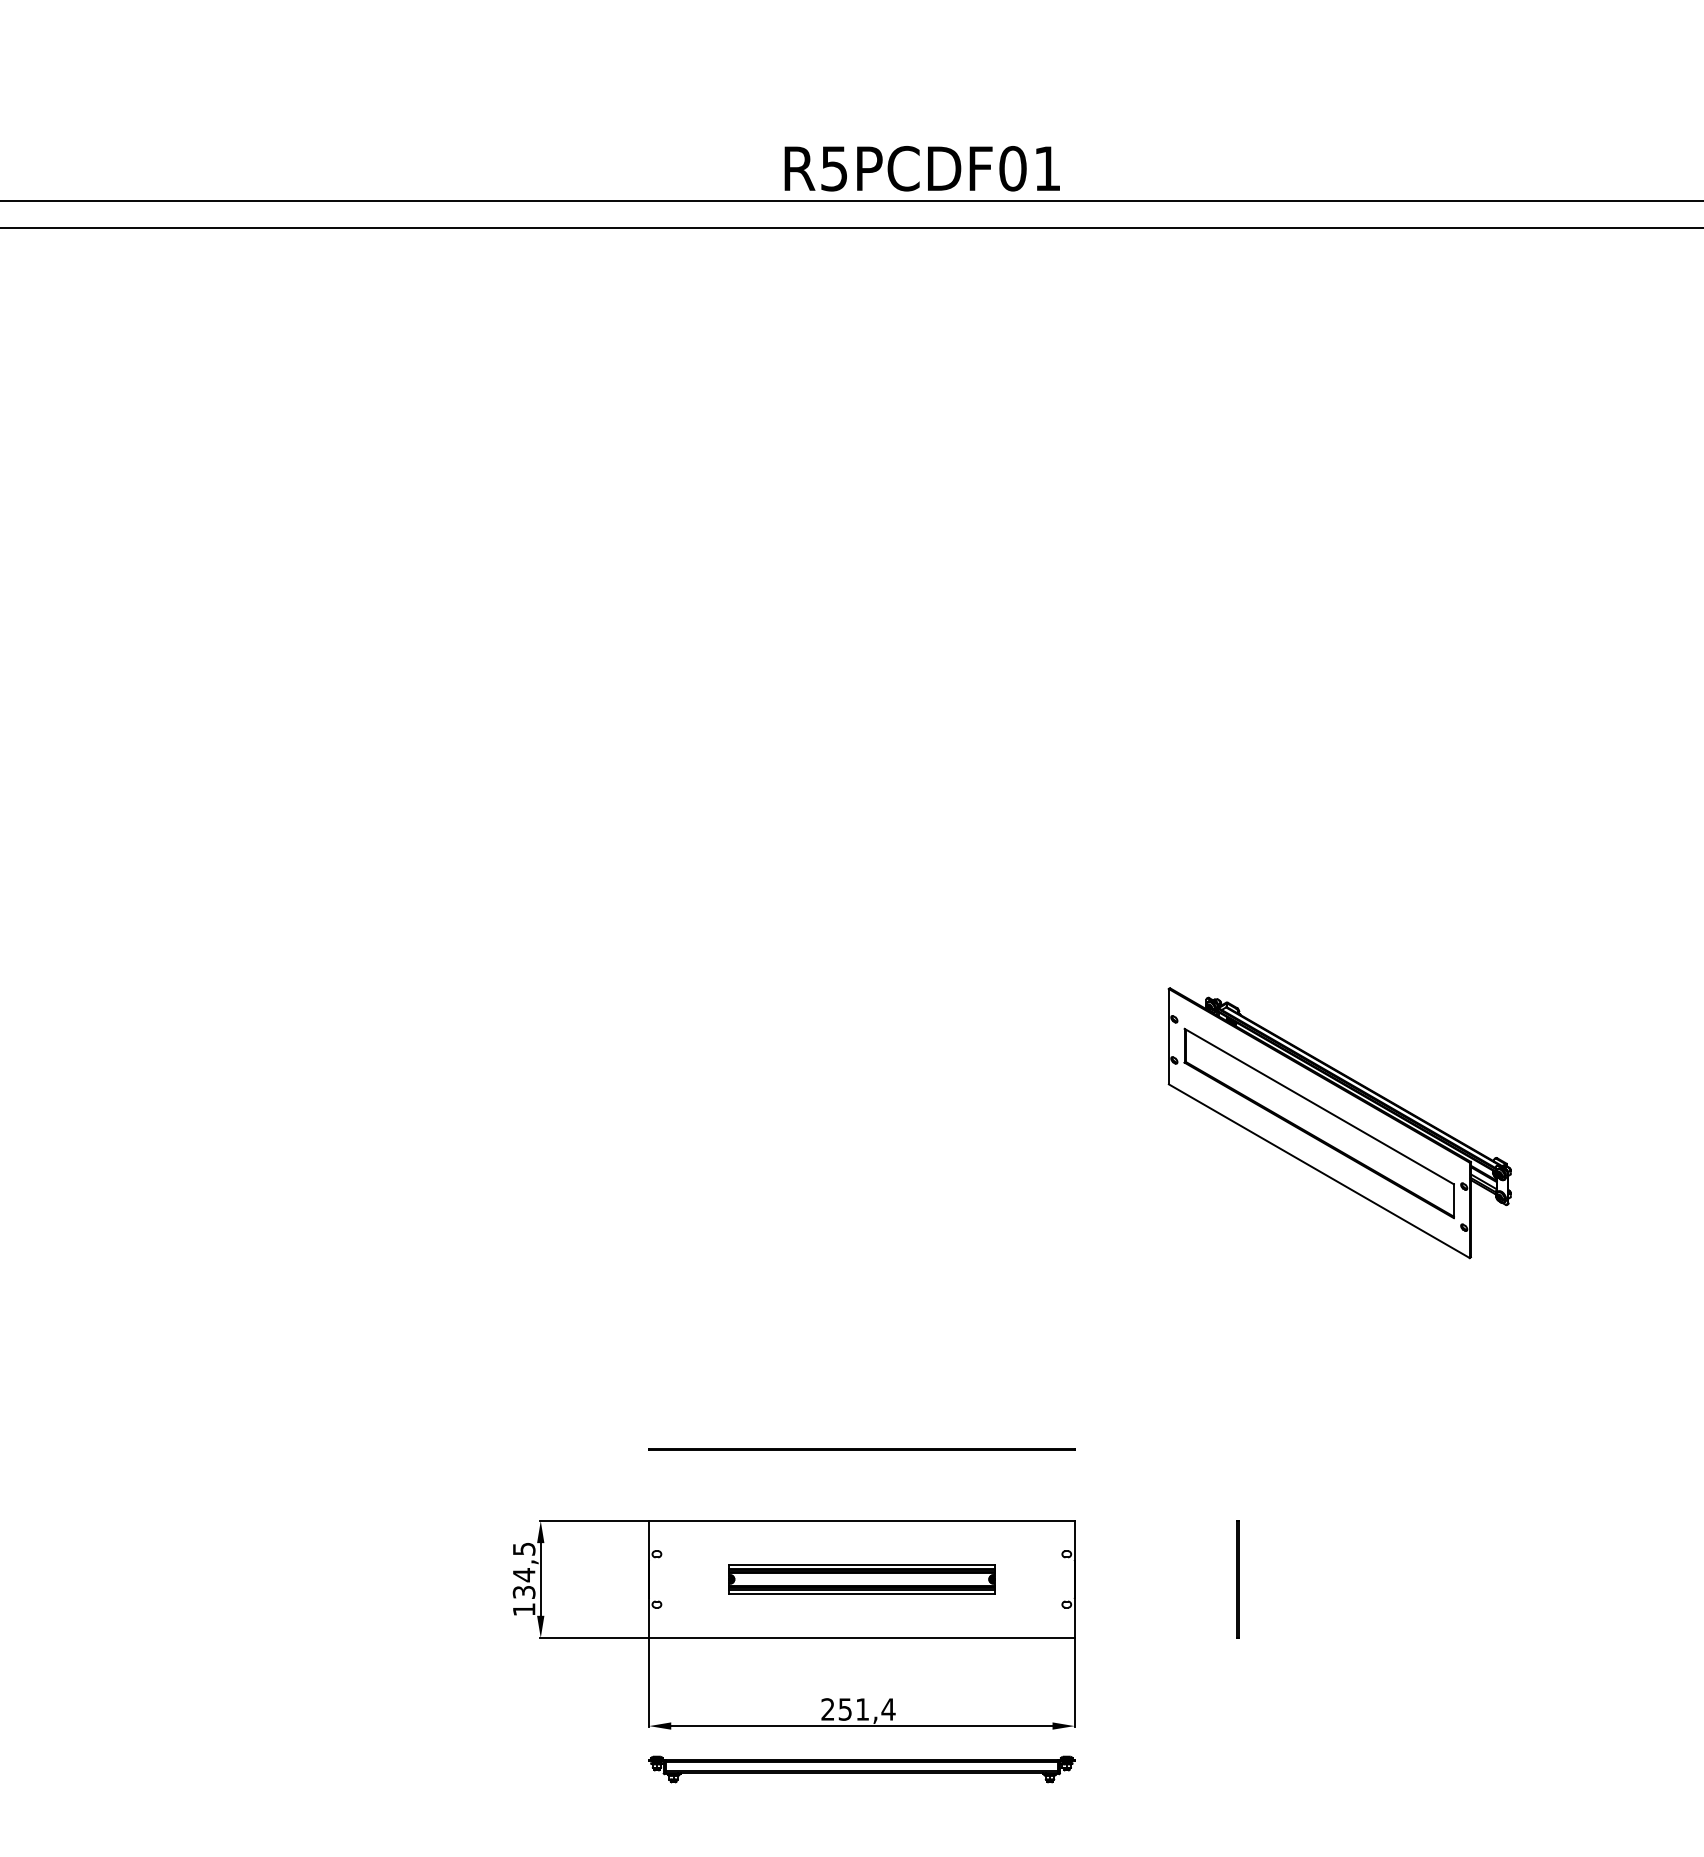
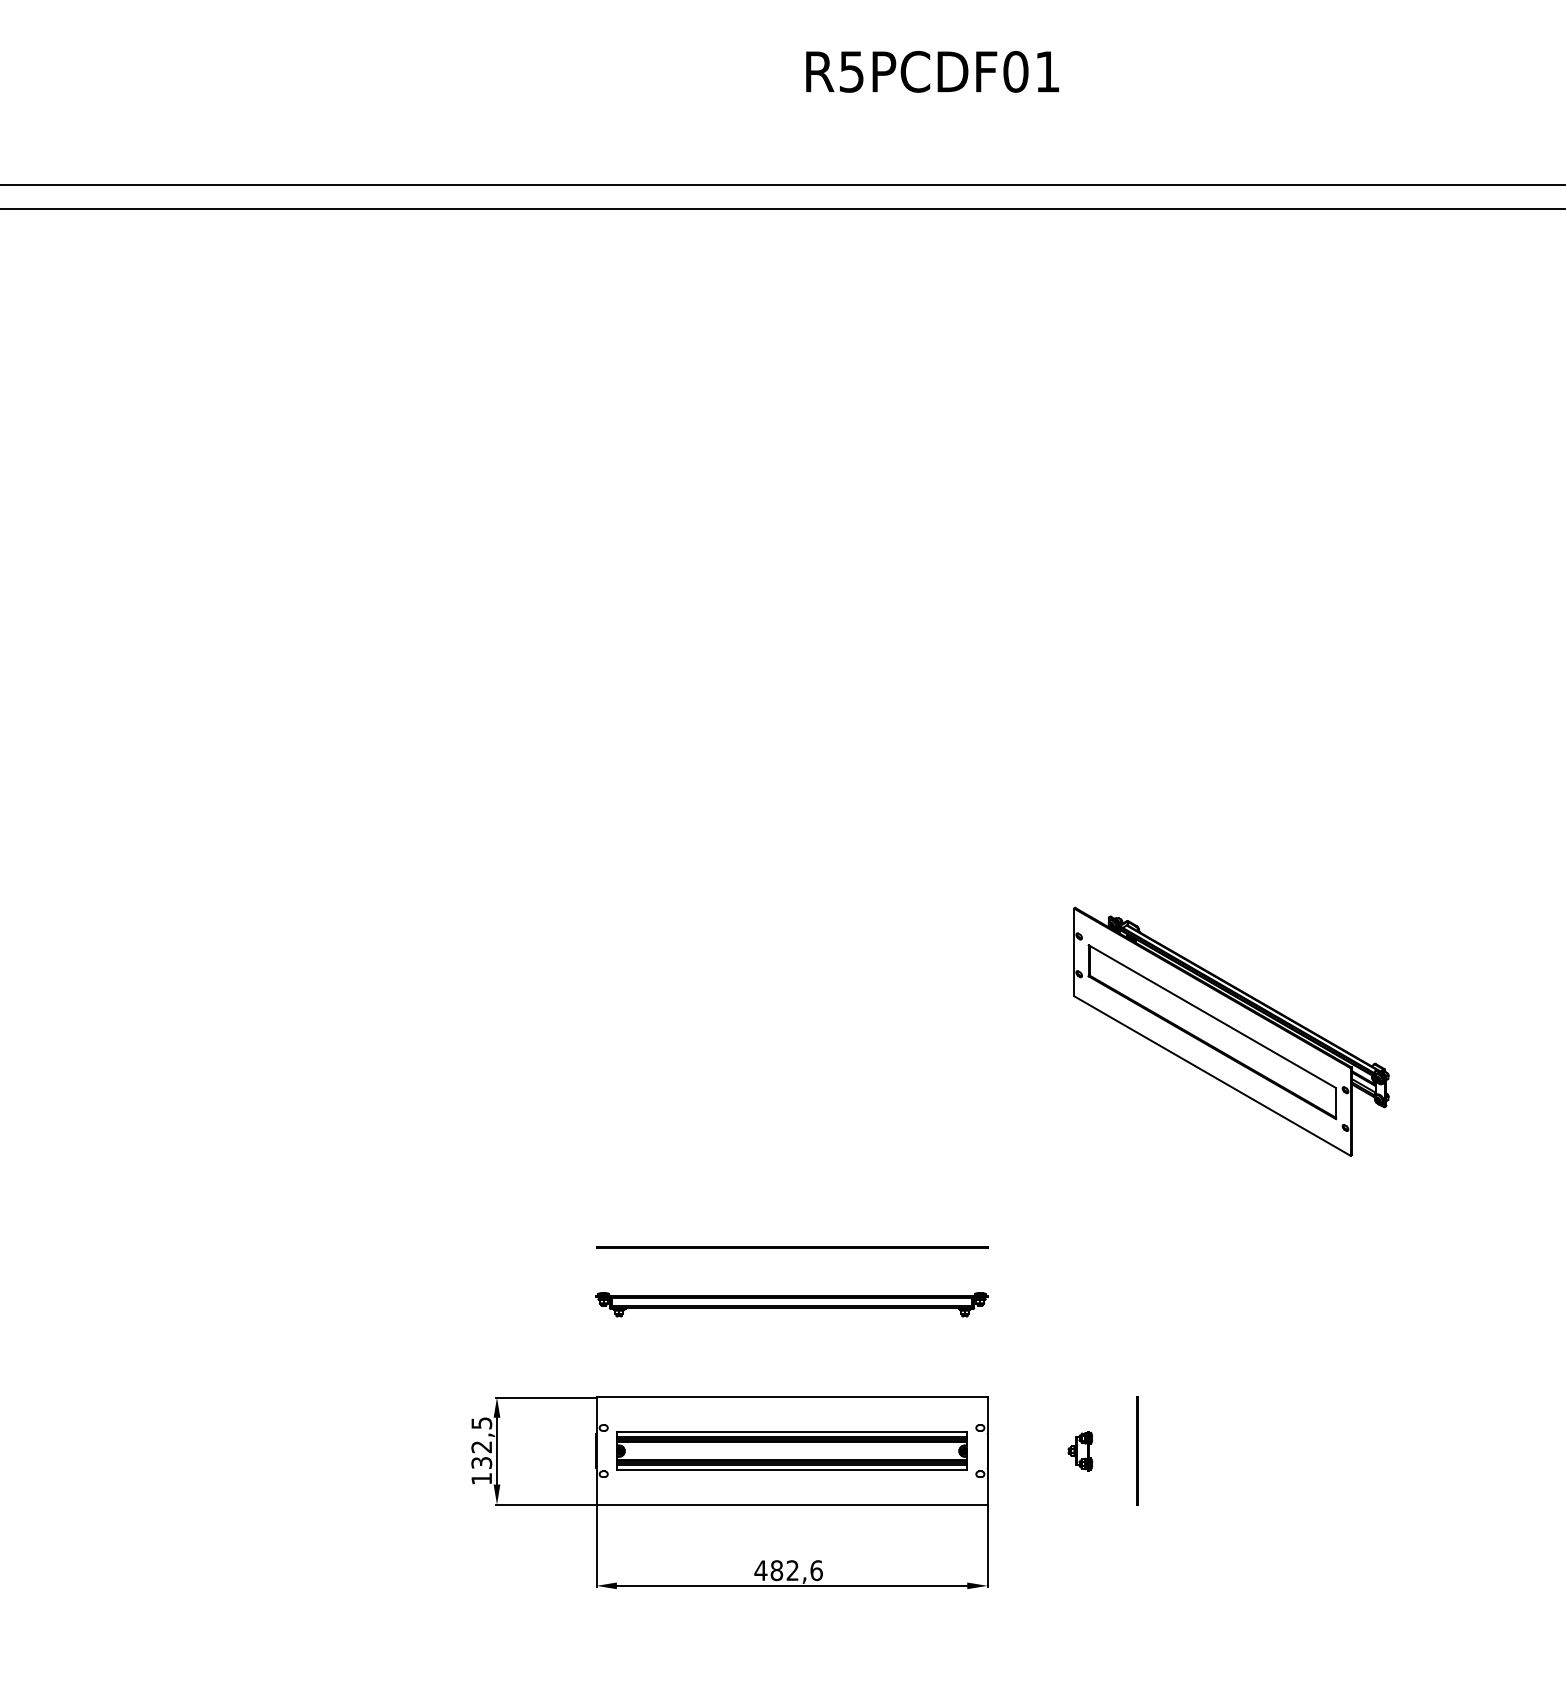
text: (922, 168) -> (932, 71), moved
line: (862, 1449) -> (792, 1247), moved
text: (523, 1574) -> (481, 1446), 134,5 -> 132,5
part: (861, 1578) -> (791, 1450), size x1.43
part: (1174, 1579) -> (1079, 1451), added
text: (857, 1709) -> (788, 1570), 251,4 -> 482,6
part: (861, 1769) -> (791, 1304), moved

